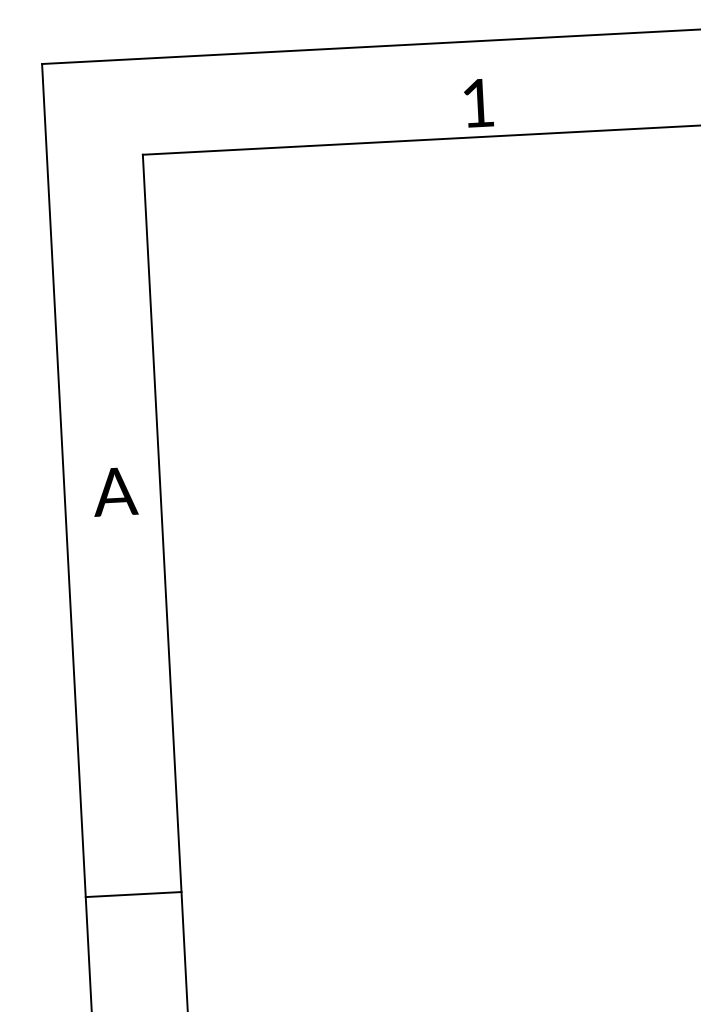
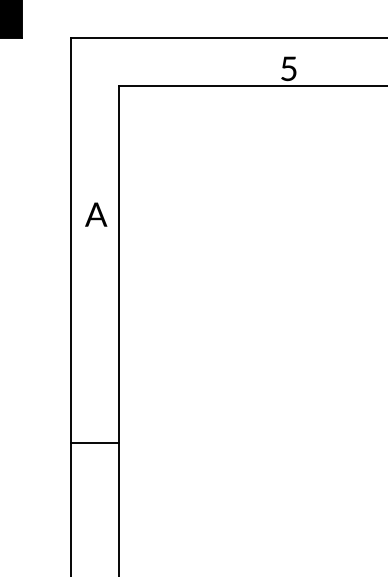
text: (477, 102) -> (288, 68), 1 -> 5
text: (115, 491) -> (96, 214), moved
line: (133, 894) -> (94, 442), moved

